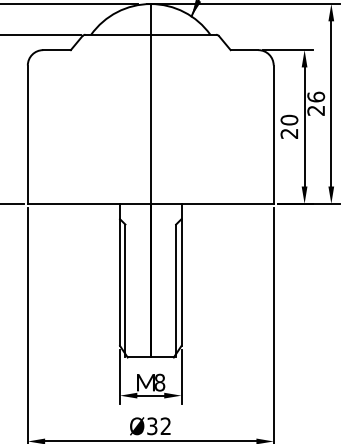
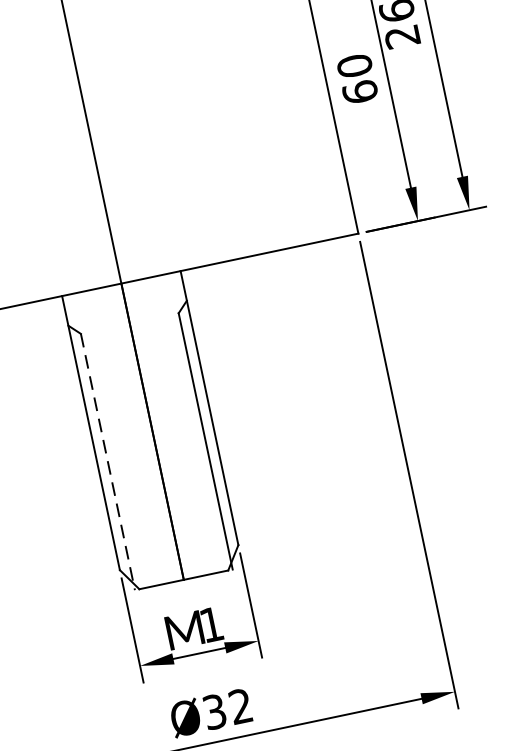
text: (289, 133) -> (360, 91), 20 -> 60
line: (125, 291) -> (108, 462), solid -> dashed
text: (160, 382) -> (212, 624), 8 -> 1

